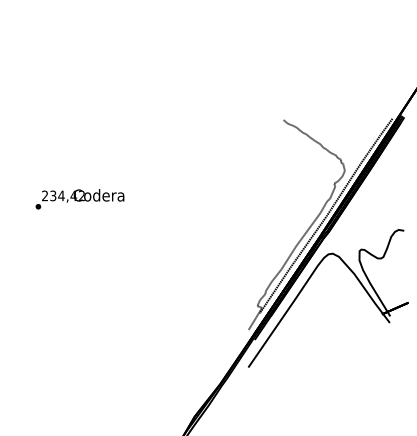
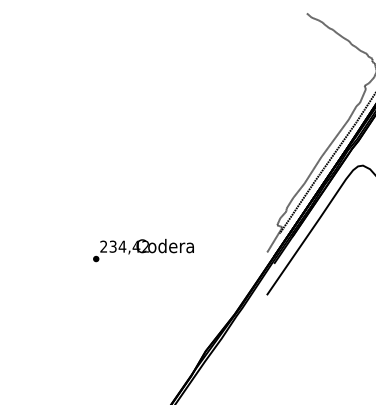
text: (79, 199) -> (142, 250), moved

